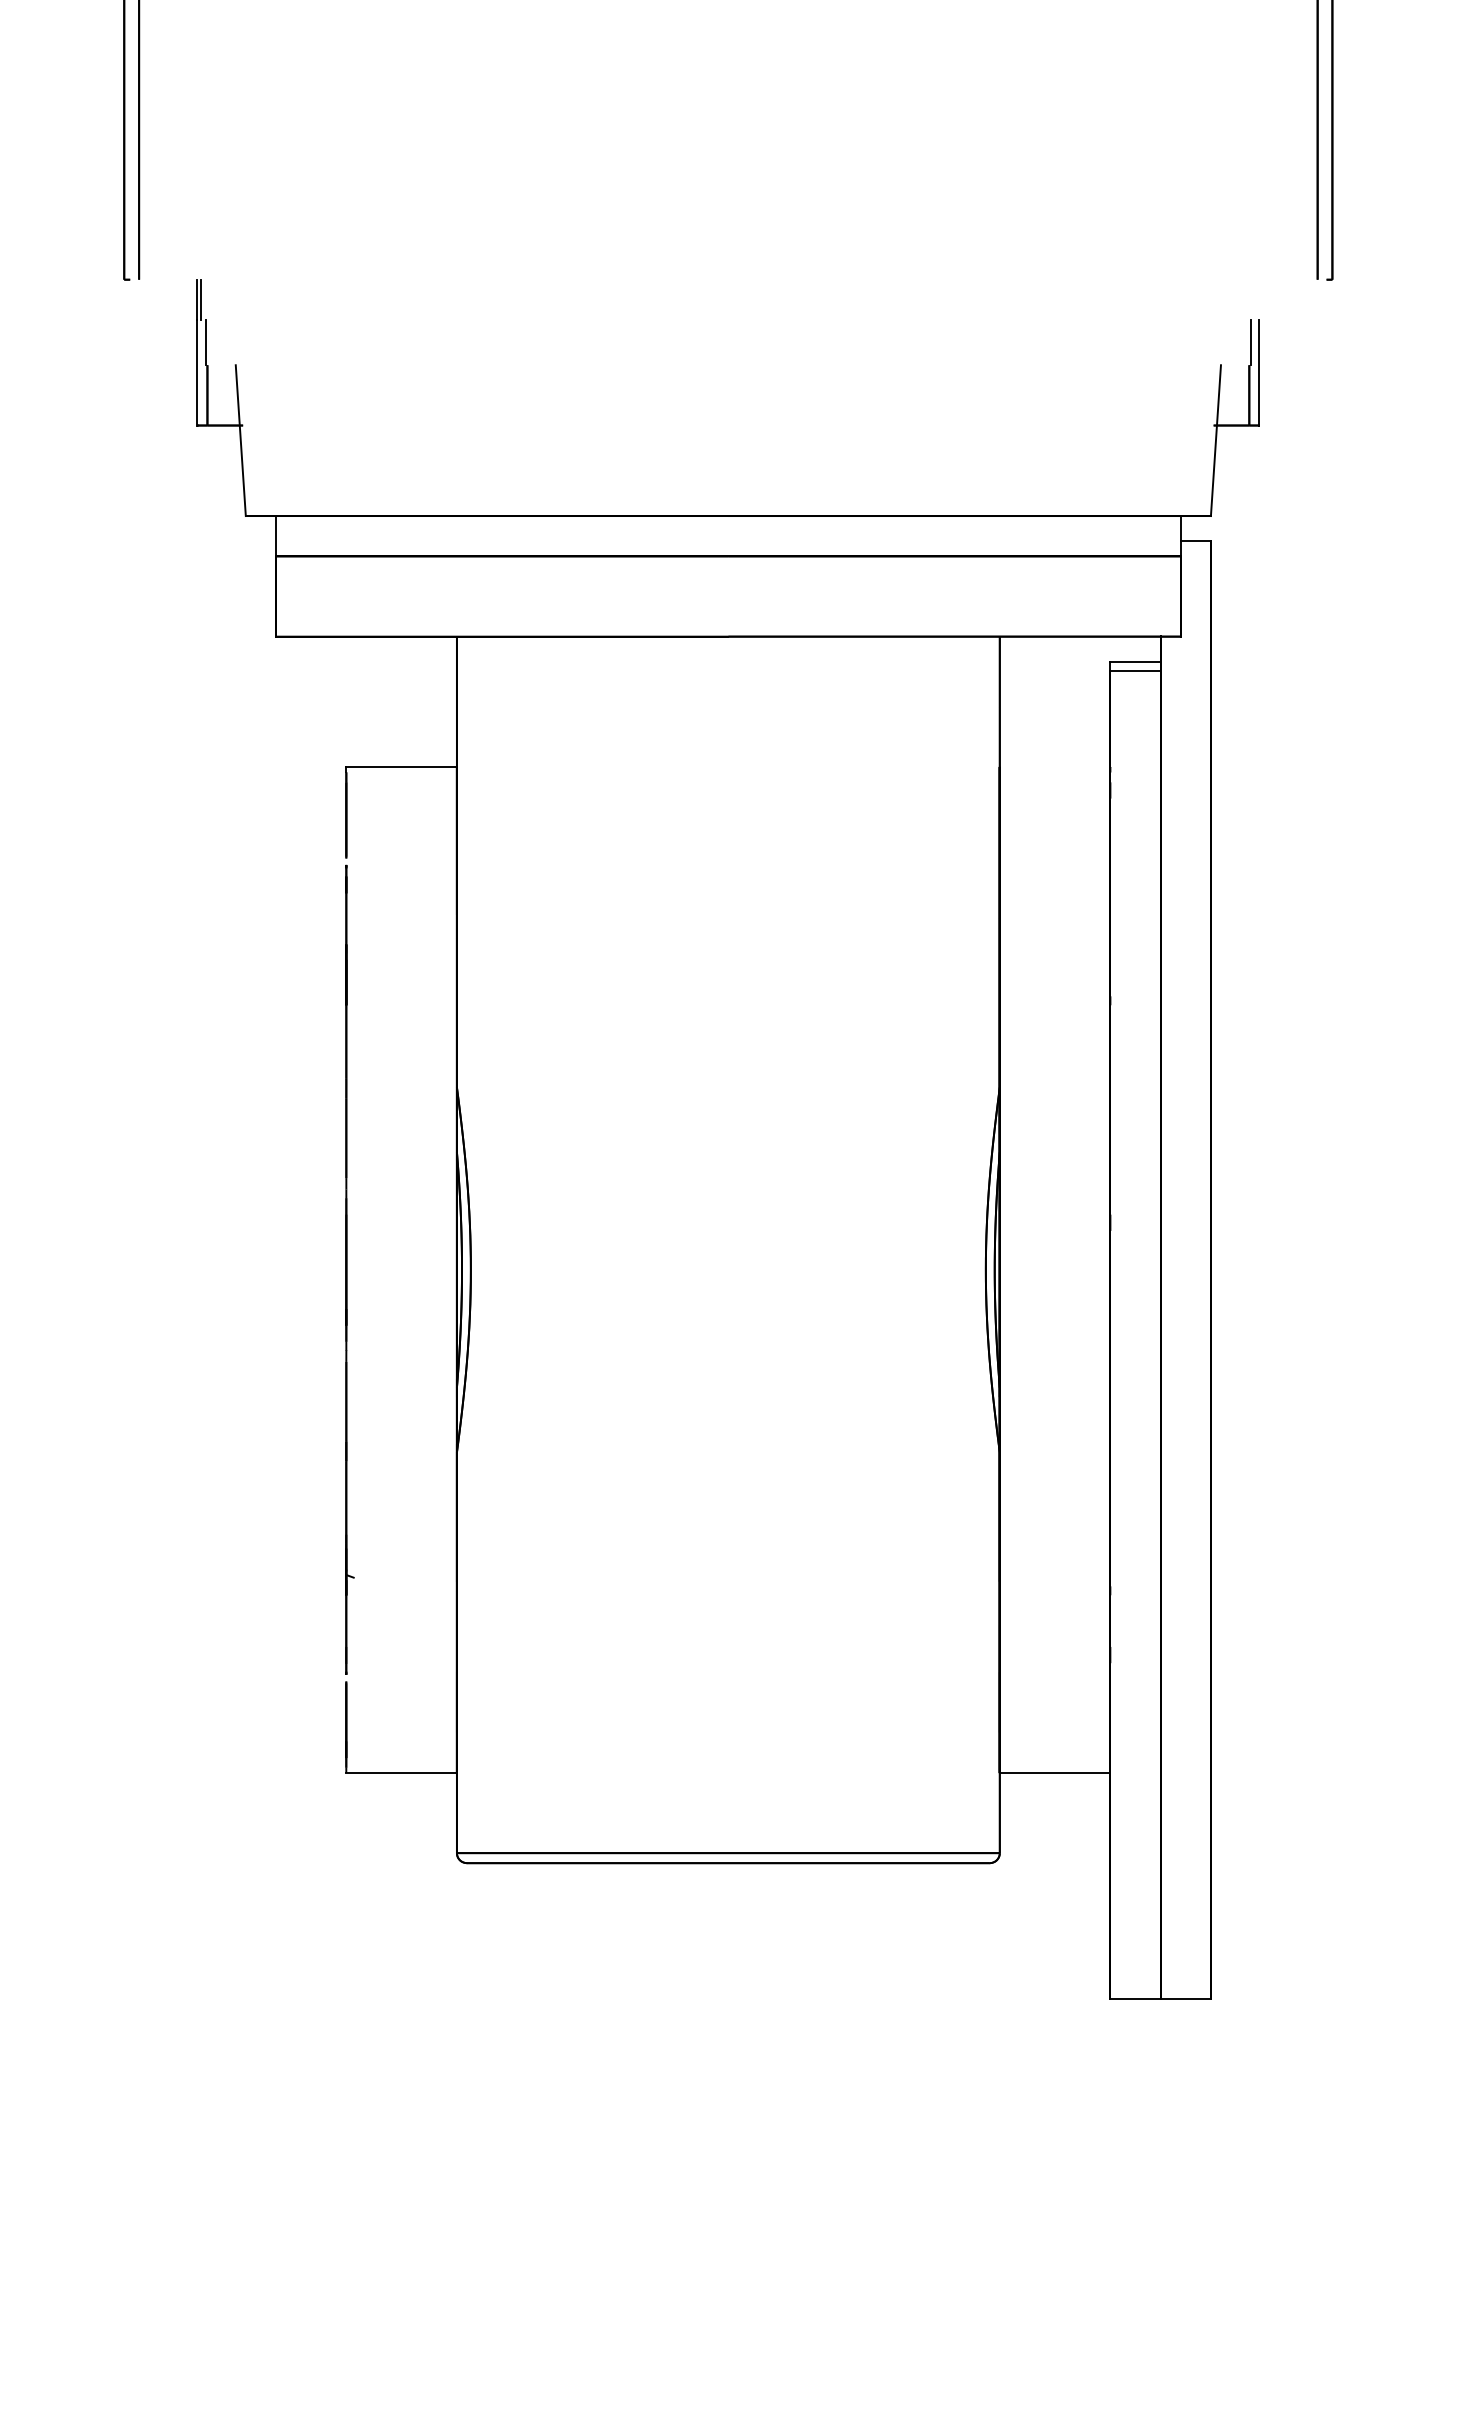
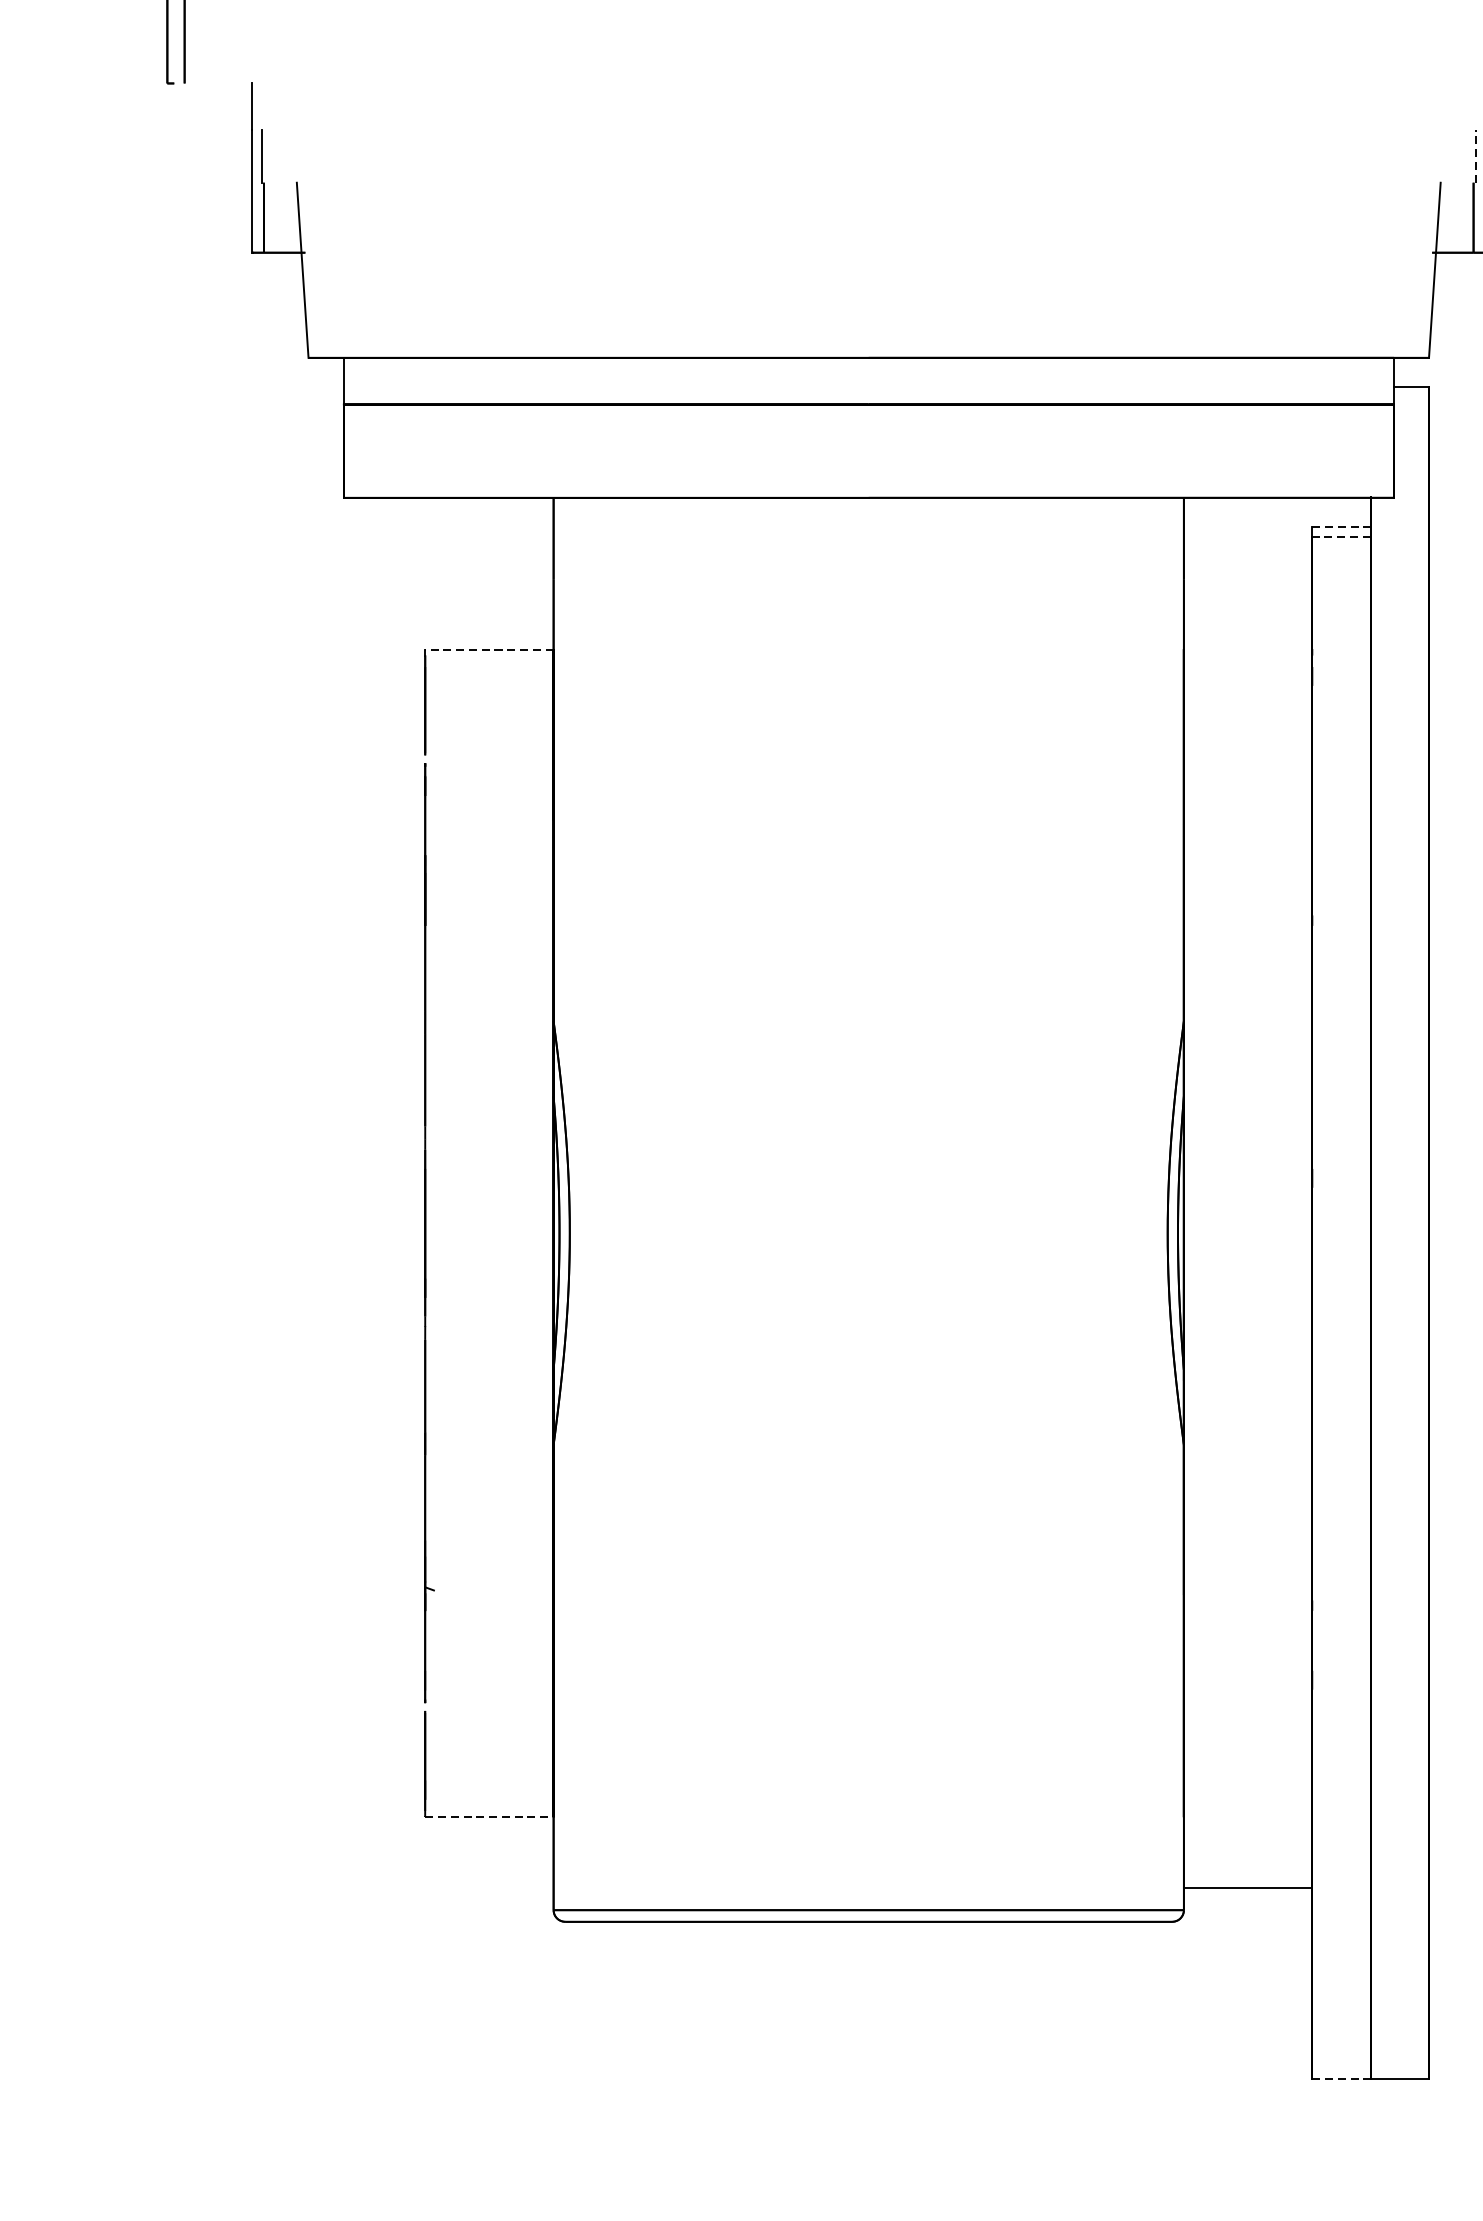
line: (200, 299) -> (255, 106), removed
line: (1251, 342) -> (1476, 156), solid -> dashed
line: (1136, 661) -> (1342, 526), solid -> dashed
line: (1135, 670) -> (1341, 537), solid -> dashed
line: (401, 767) -> (489, 649), solid -> dashed
line: (402, 1772) -> (490, 1816), solid -> dashed
line: (1054, 1772) -> (1247, 1887), moved
line: (1136, 1998) -> (1342, 2078), solid -> dashed

